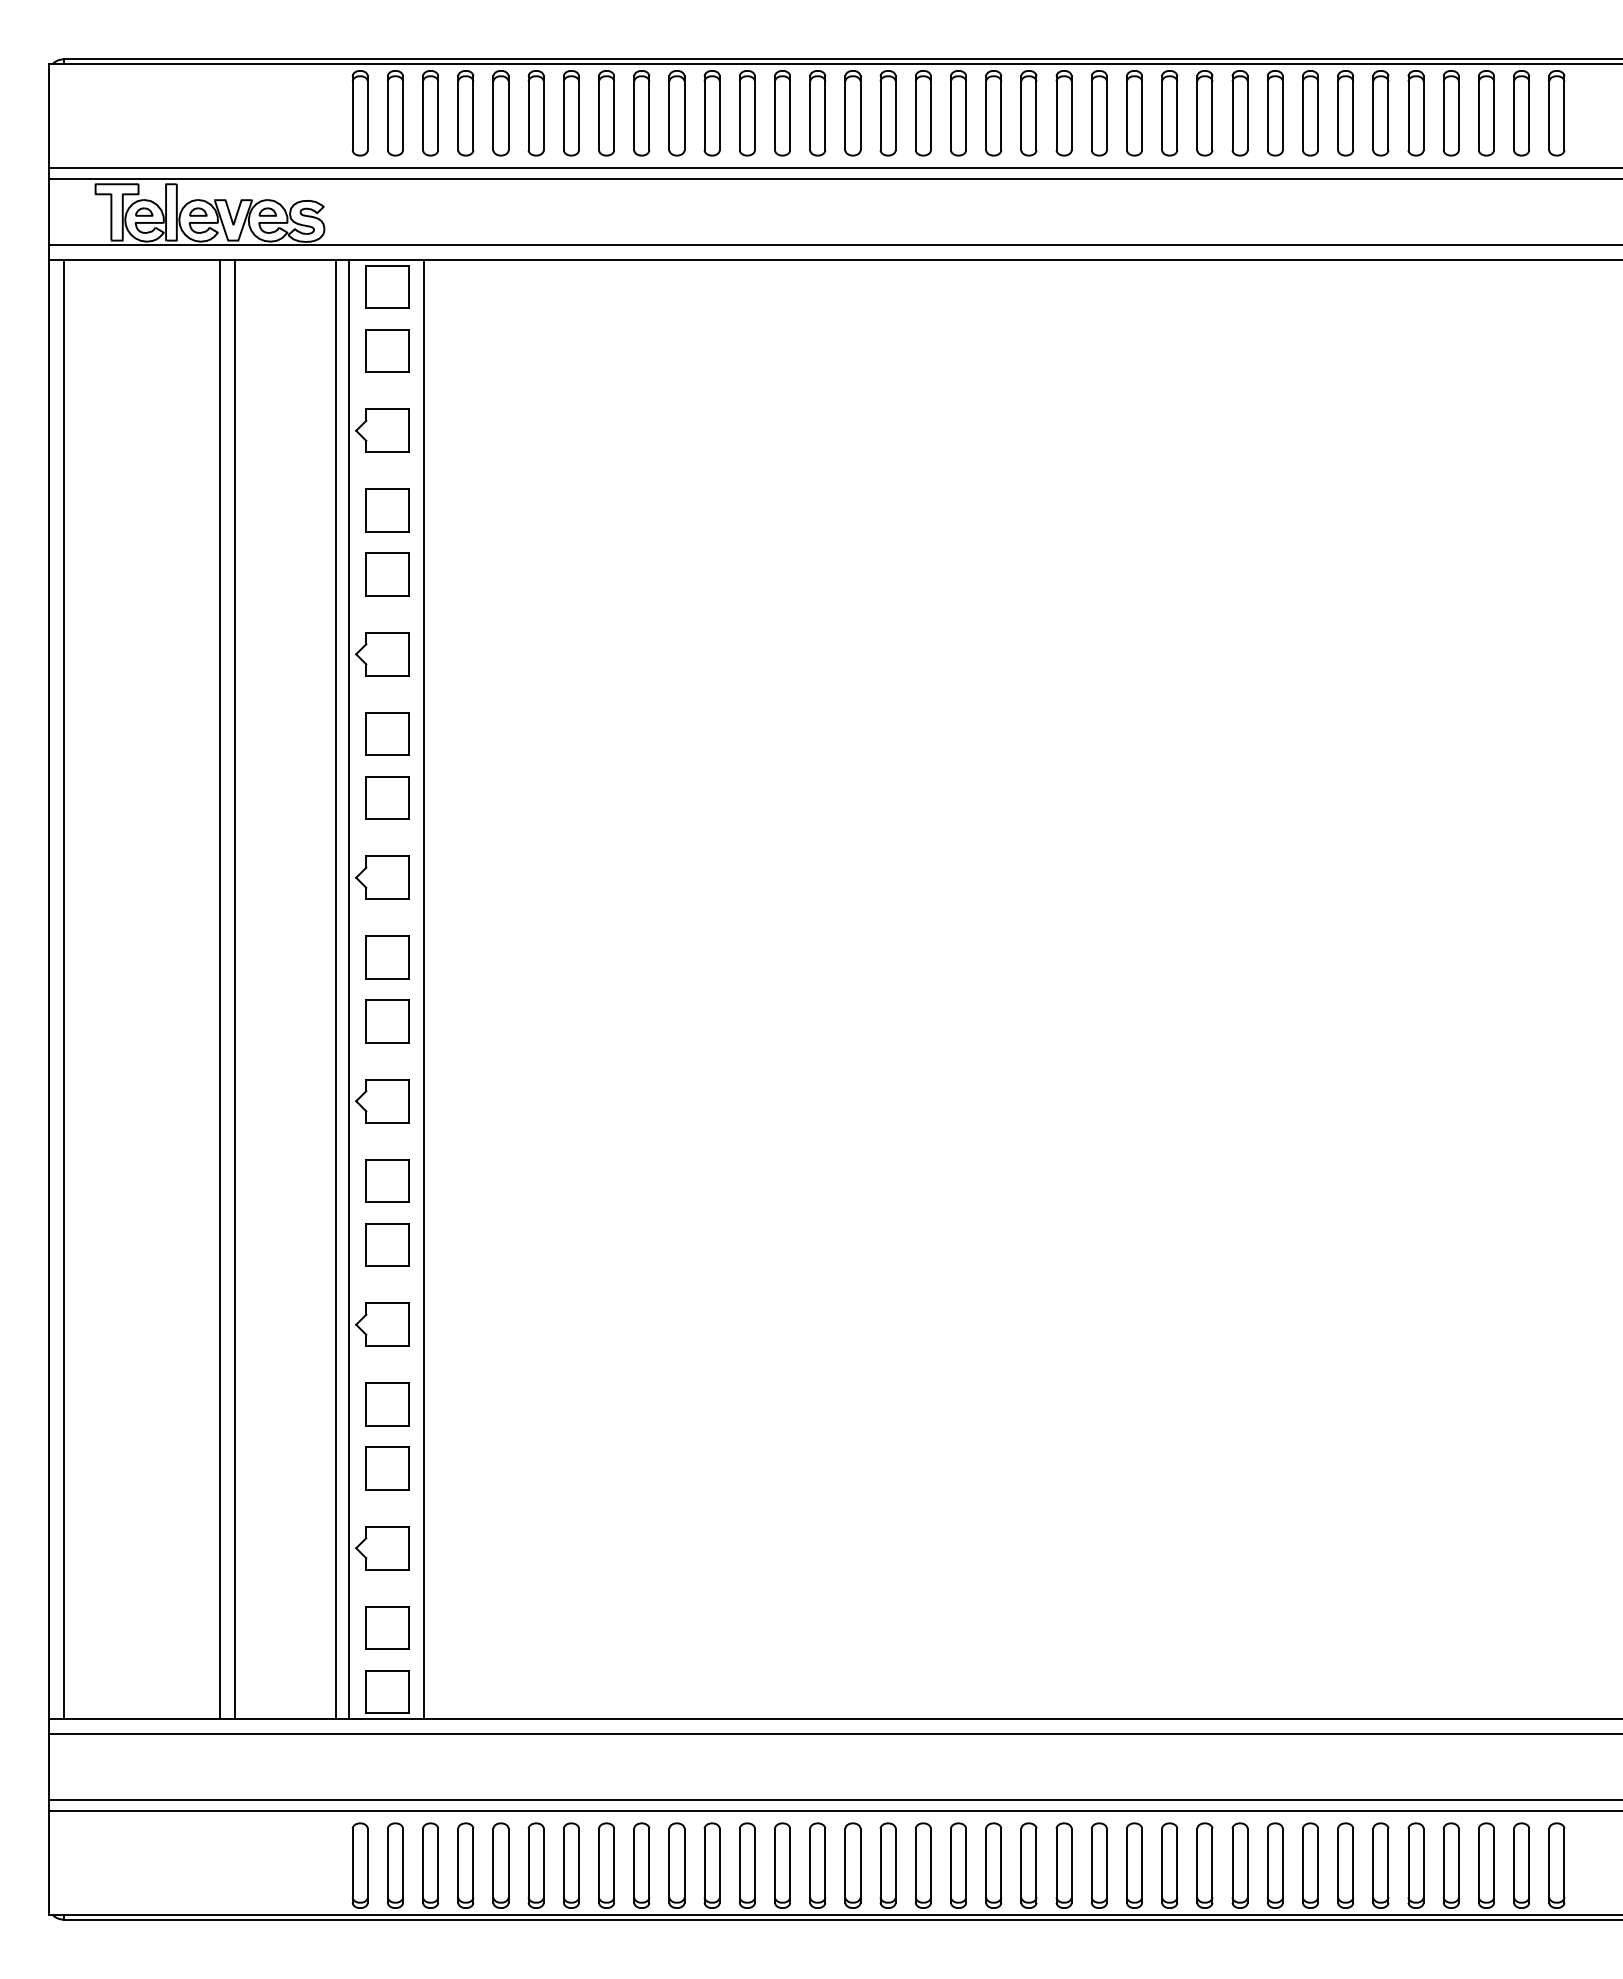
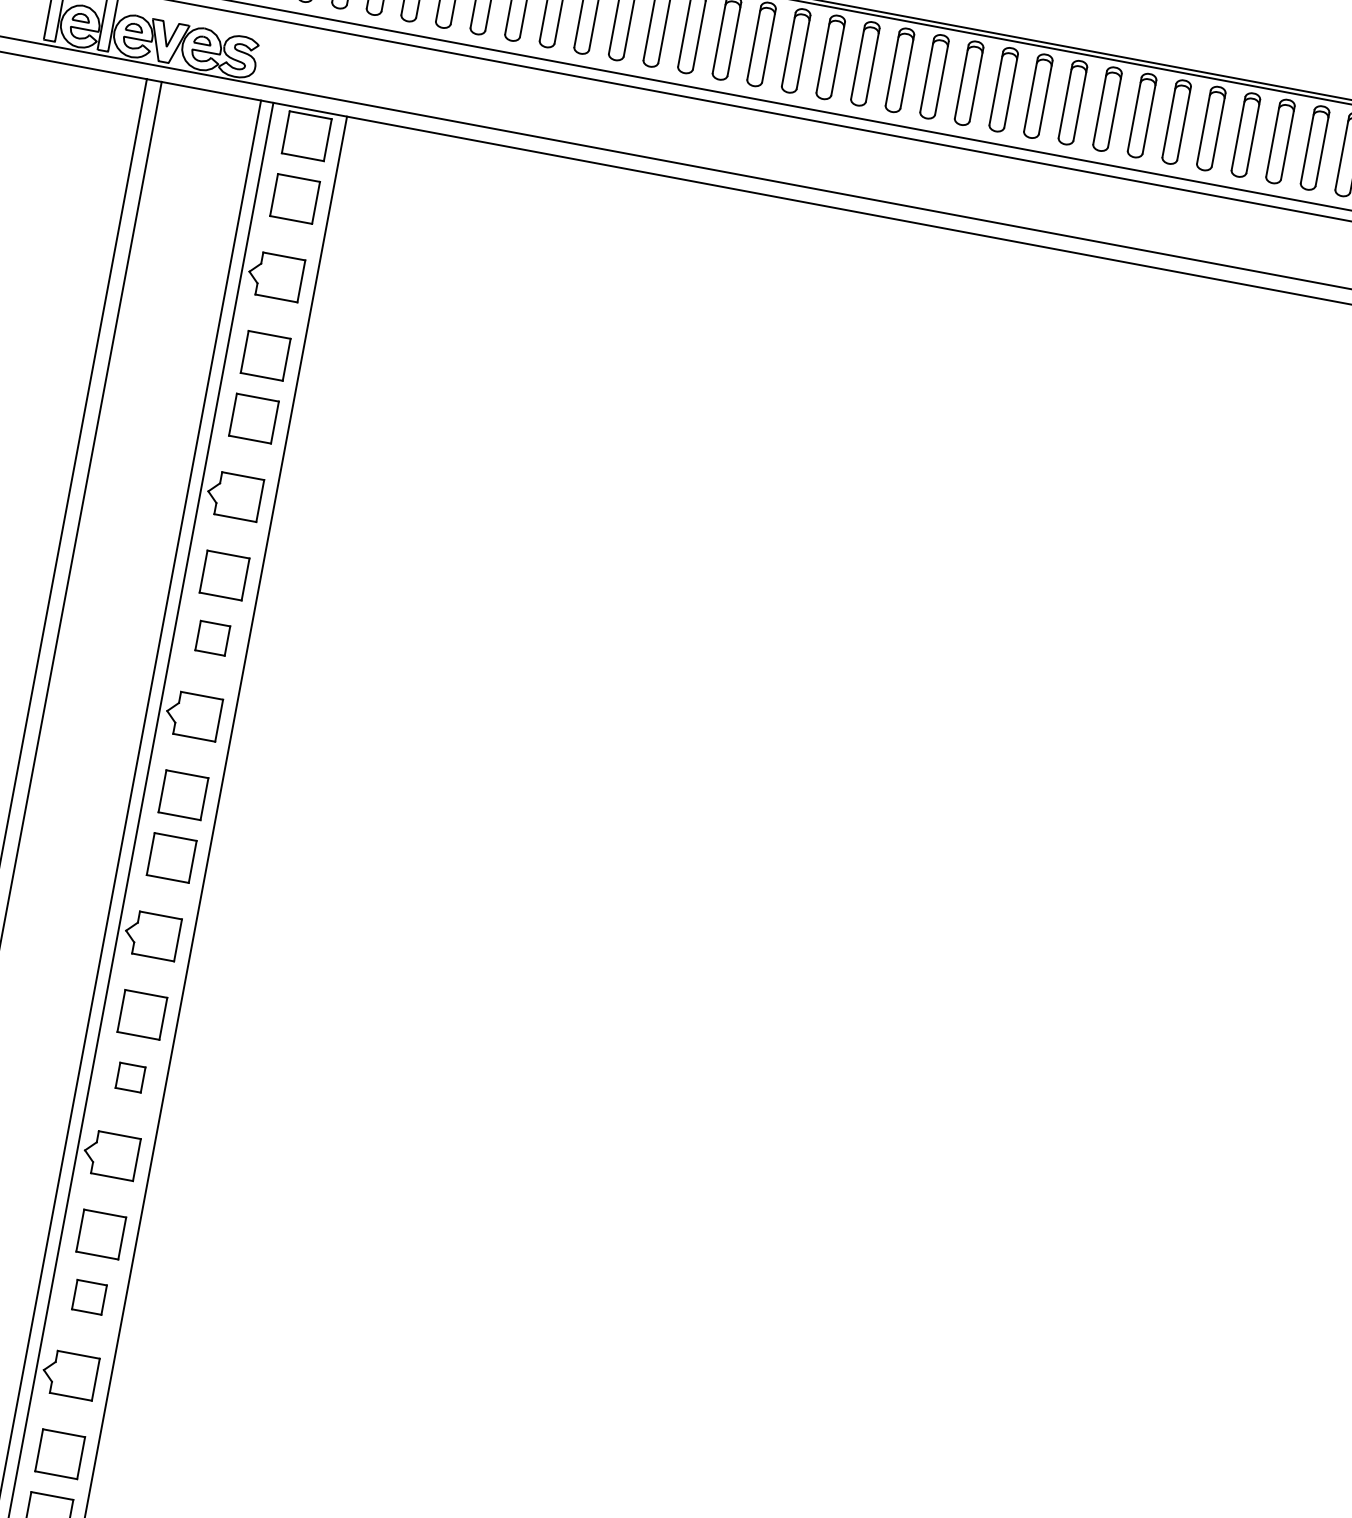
part: (387, 797) -> (212, 637), size x0.7
part: (387, 1244) -> (130, 1077), size x0.6
part: (387, 1468) -> (89, 1297), size x0.7

